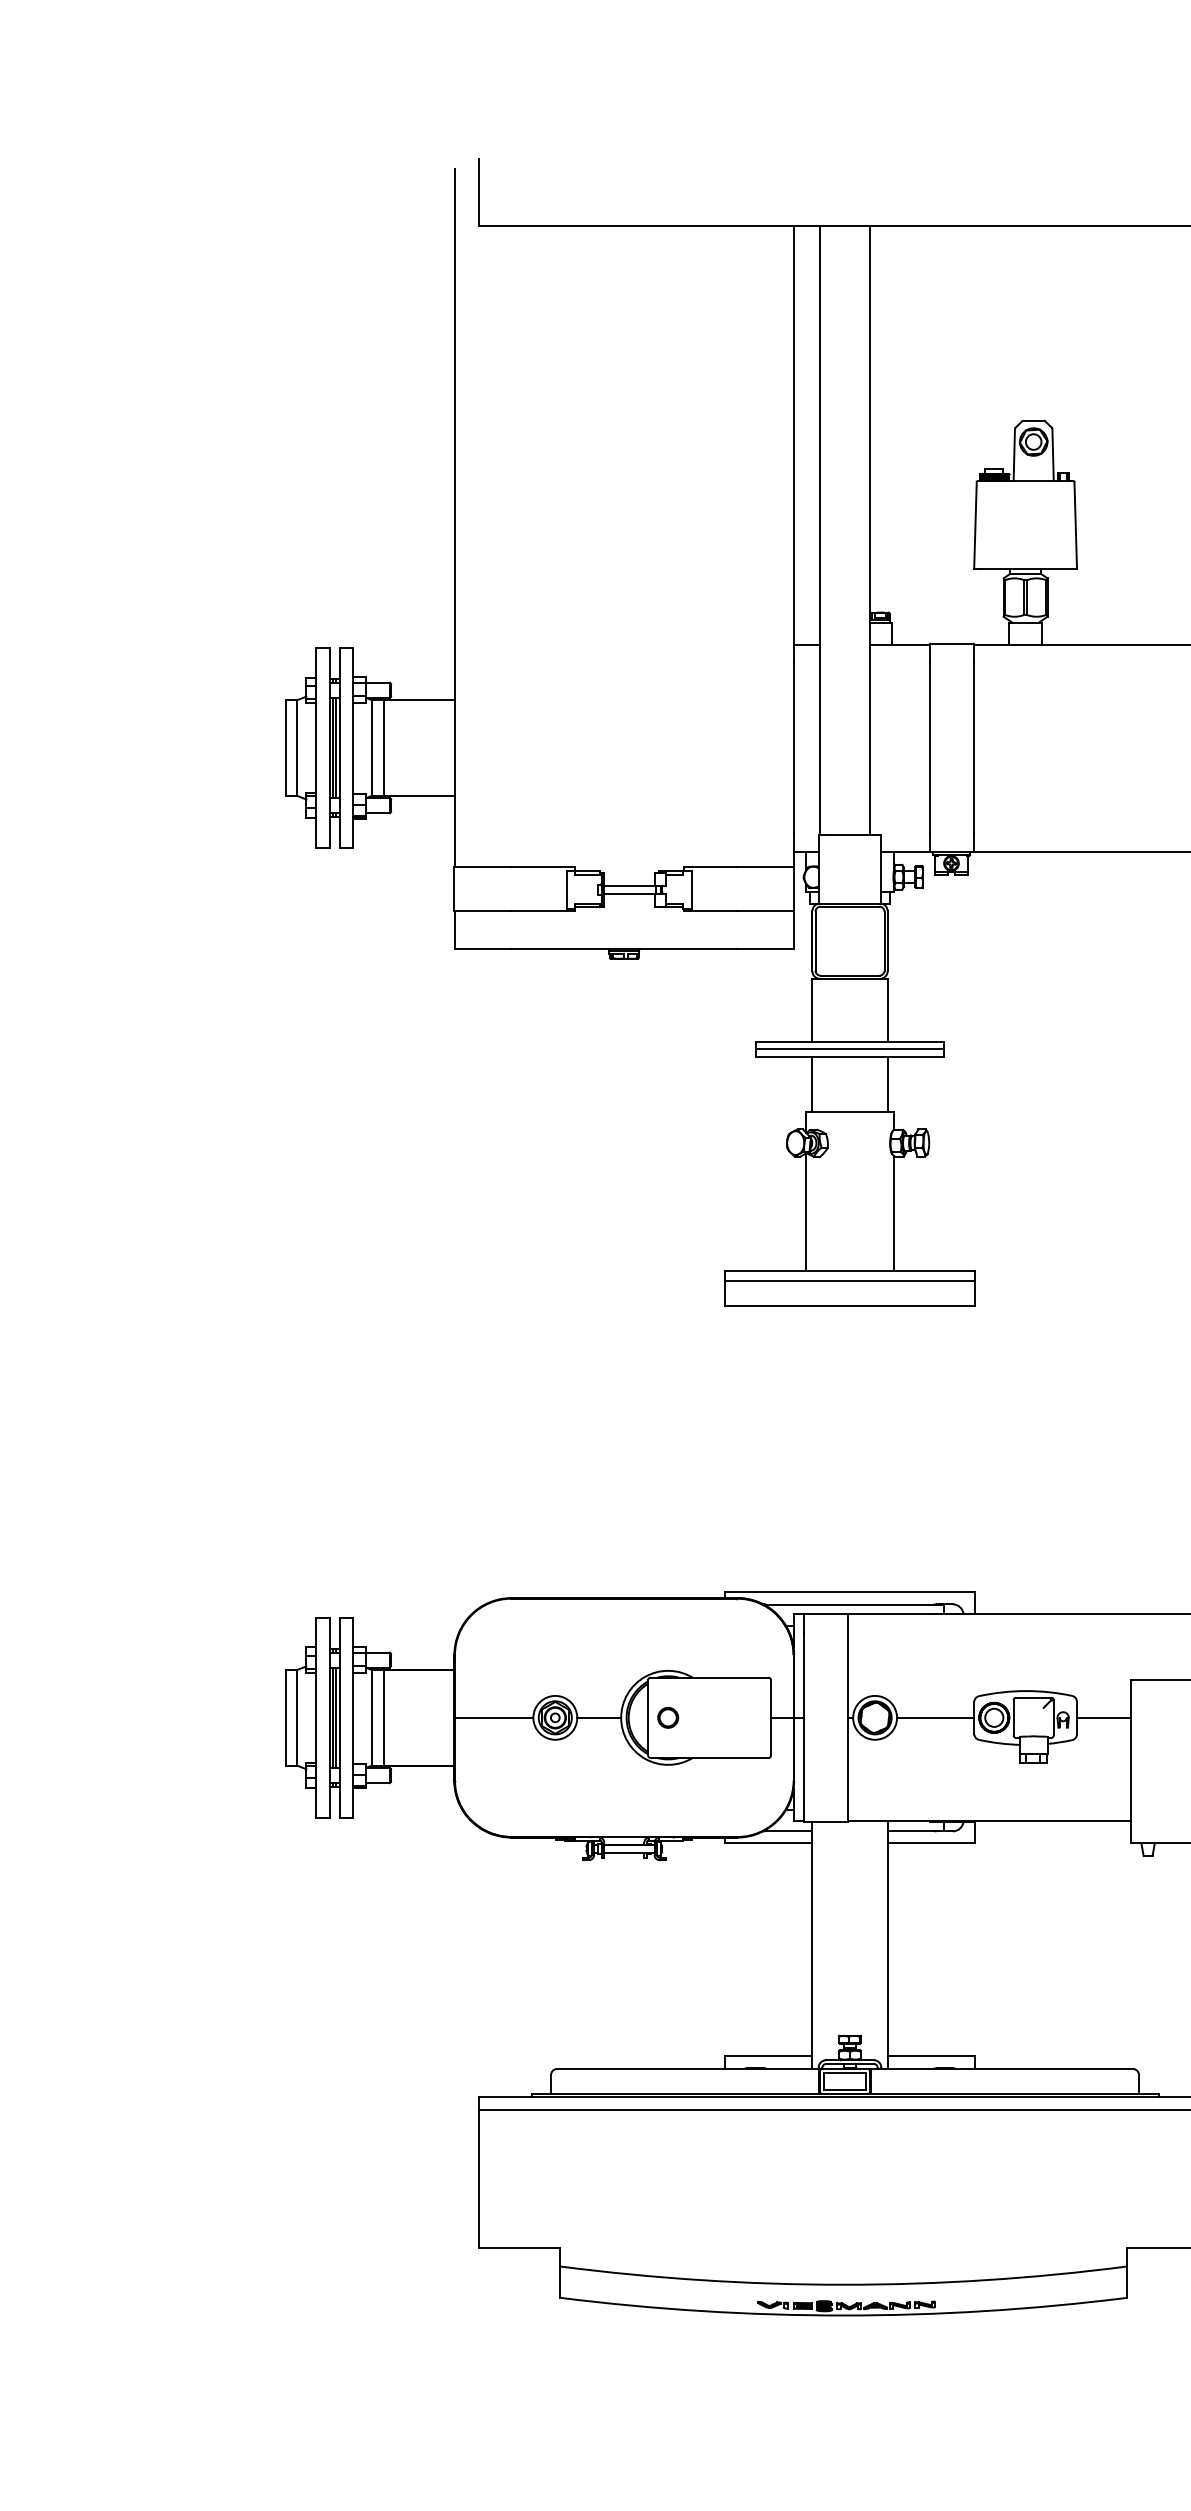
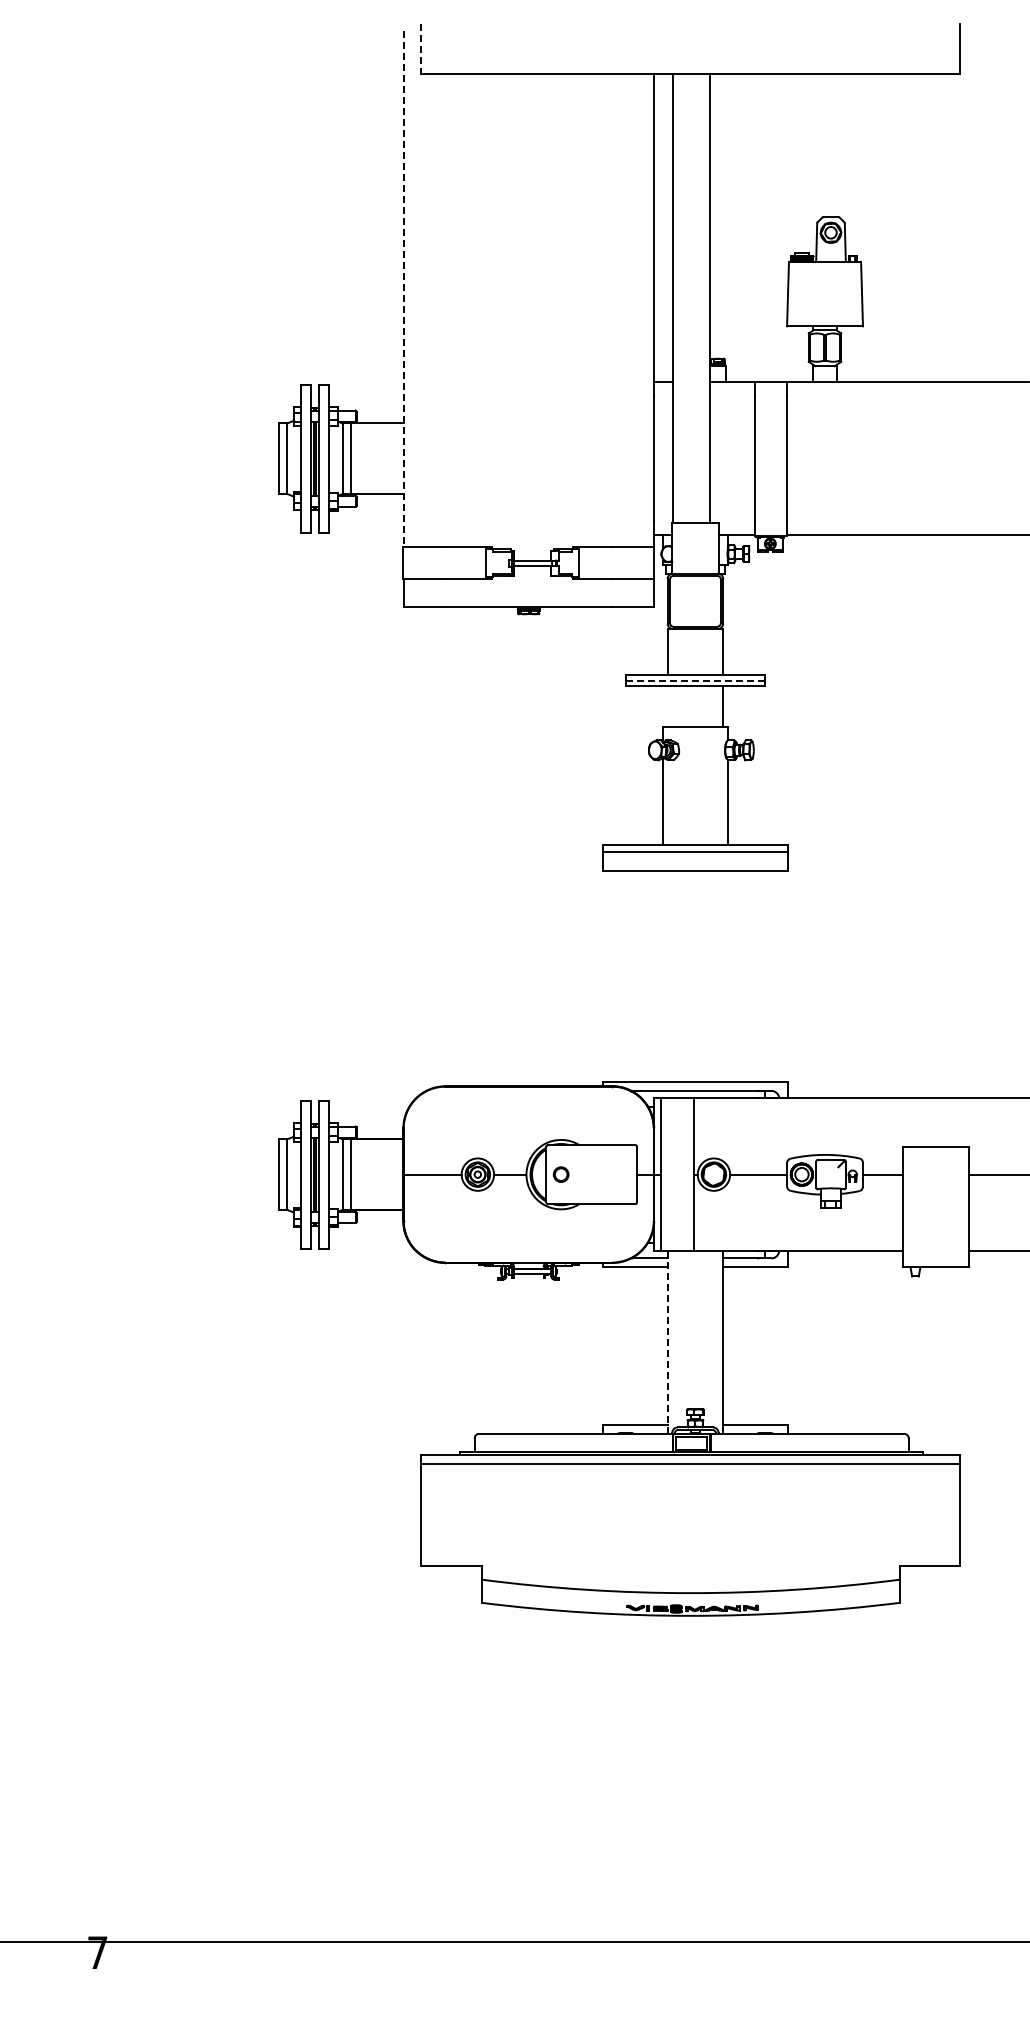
line: (478, 192) -> (421, 48), solid -> dashed
line: (454, 517) -> (403, 288), solid -> dashed
line: (848, 1048) -> (694, 680), solid -> dashed
line: (812, 1083) -> (667, 706), removed
line: (812, 1945) -> (667, 1342), solid -> dashed

